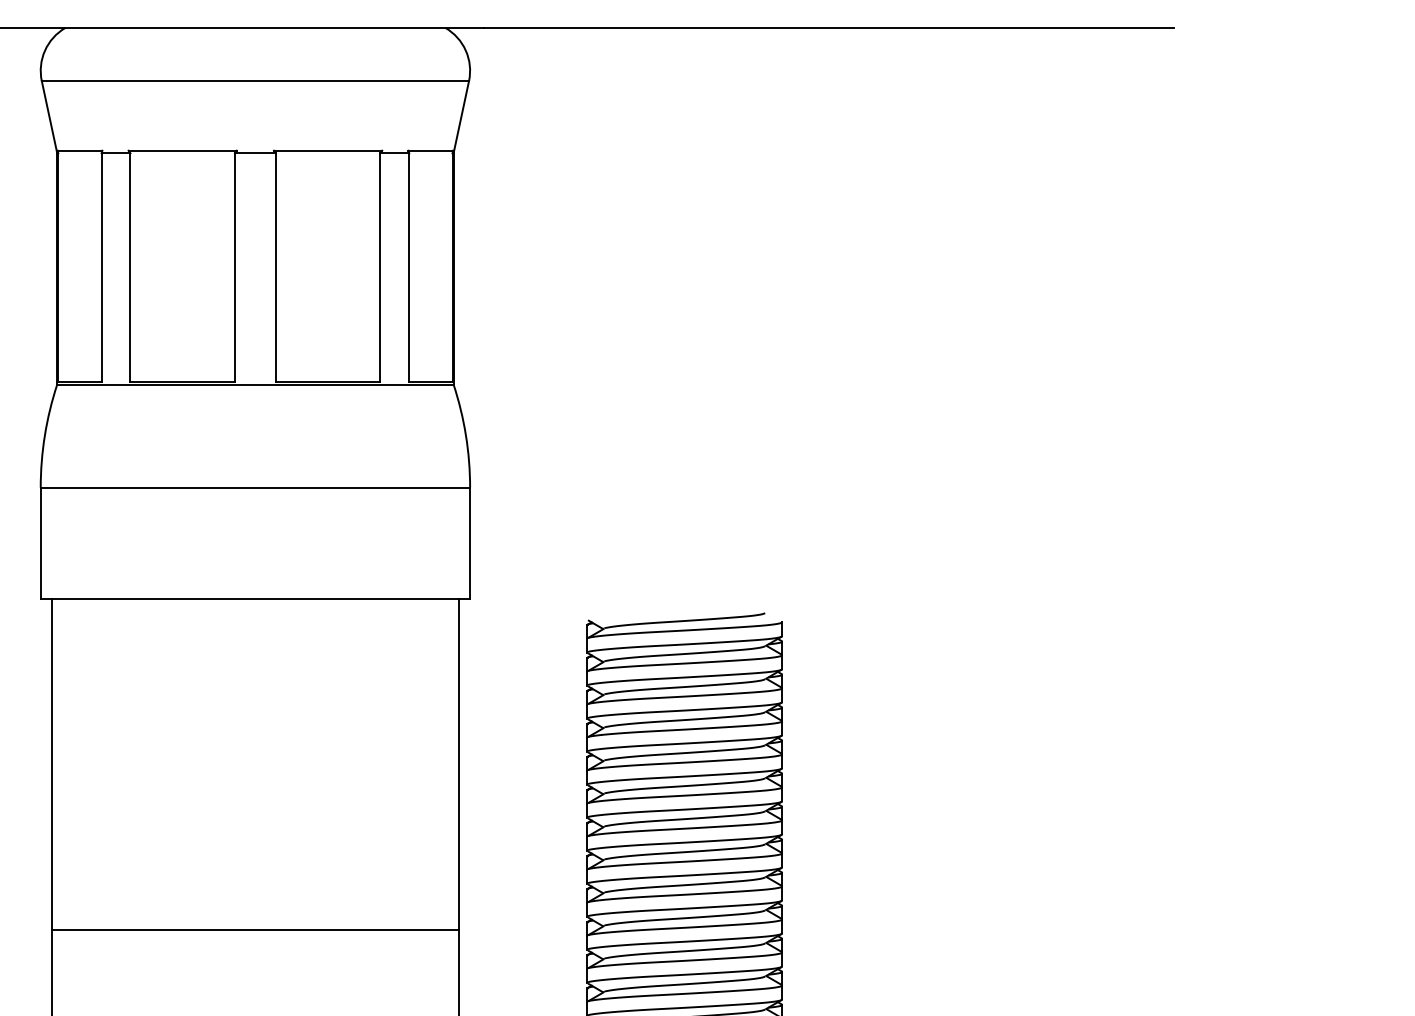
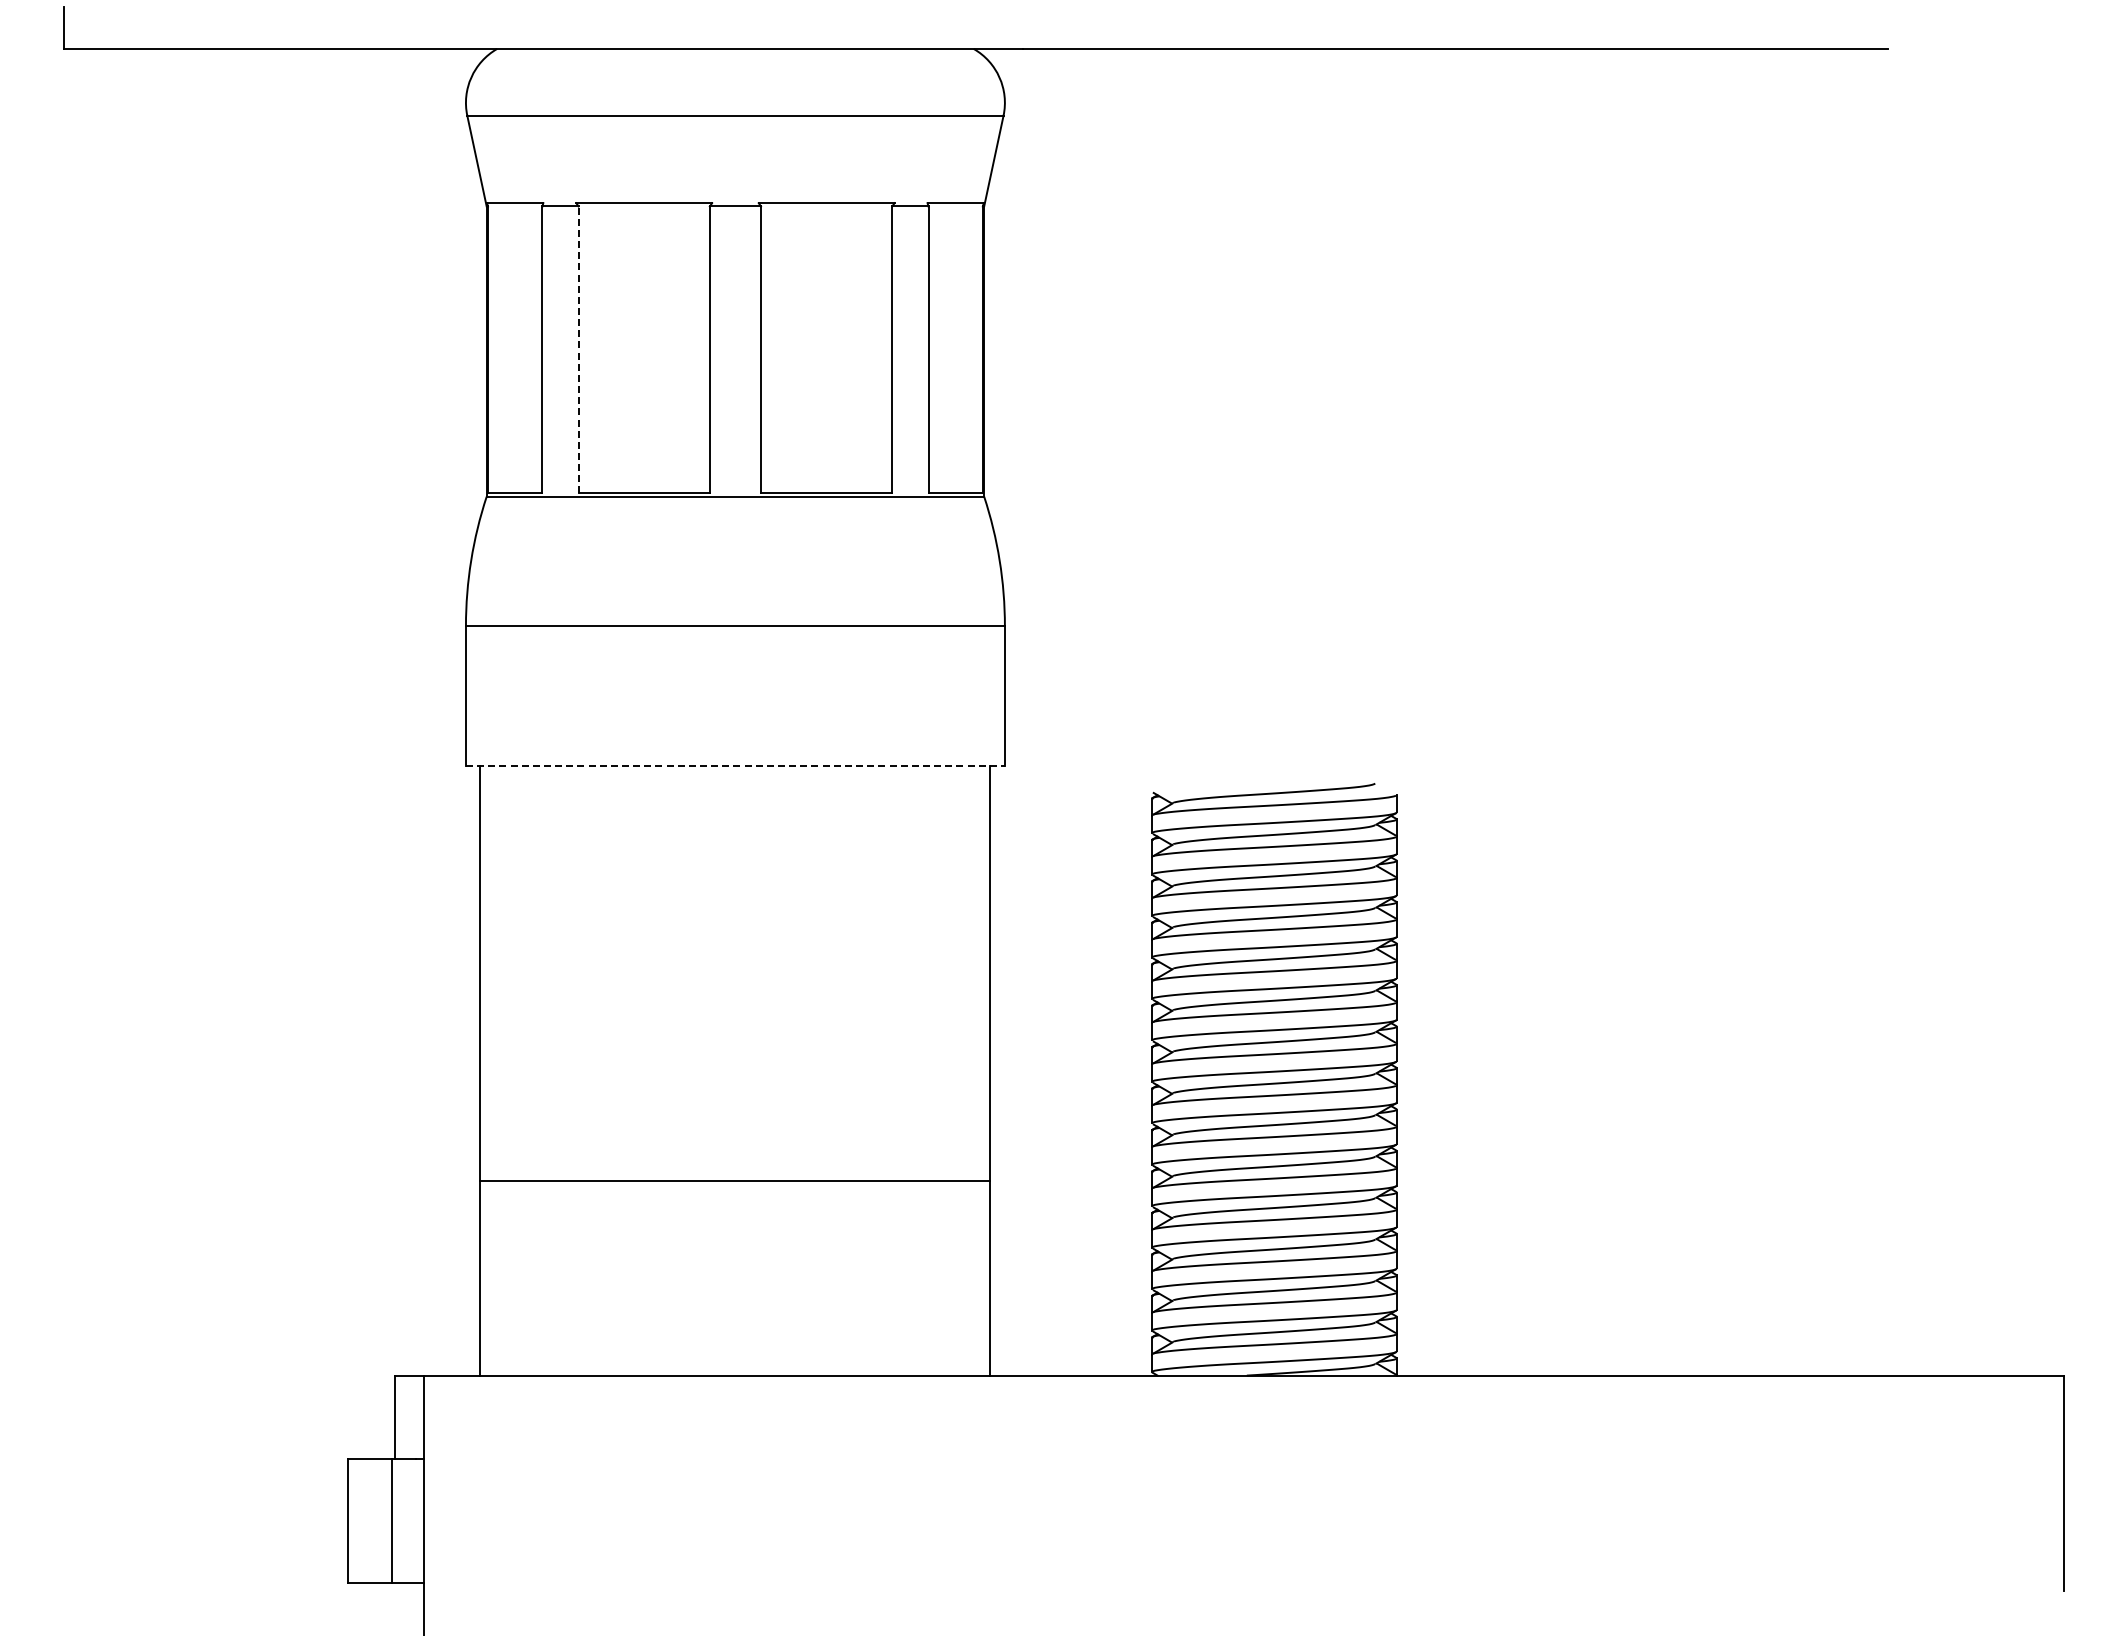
line: (130, 267) -> (578, 349), solid -> dashed
line: (255, 599) -> (735, 766), solid -> dashed

